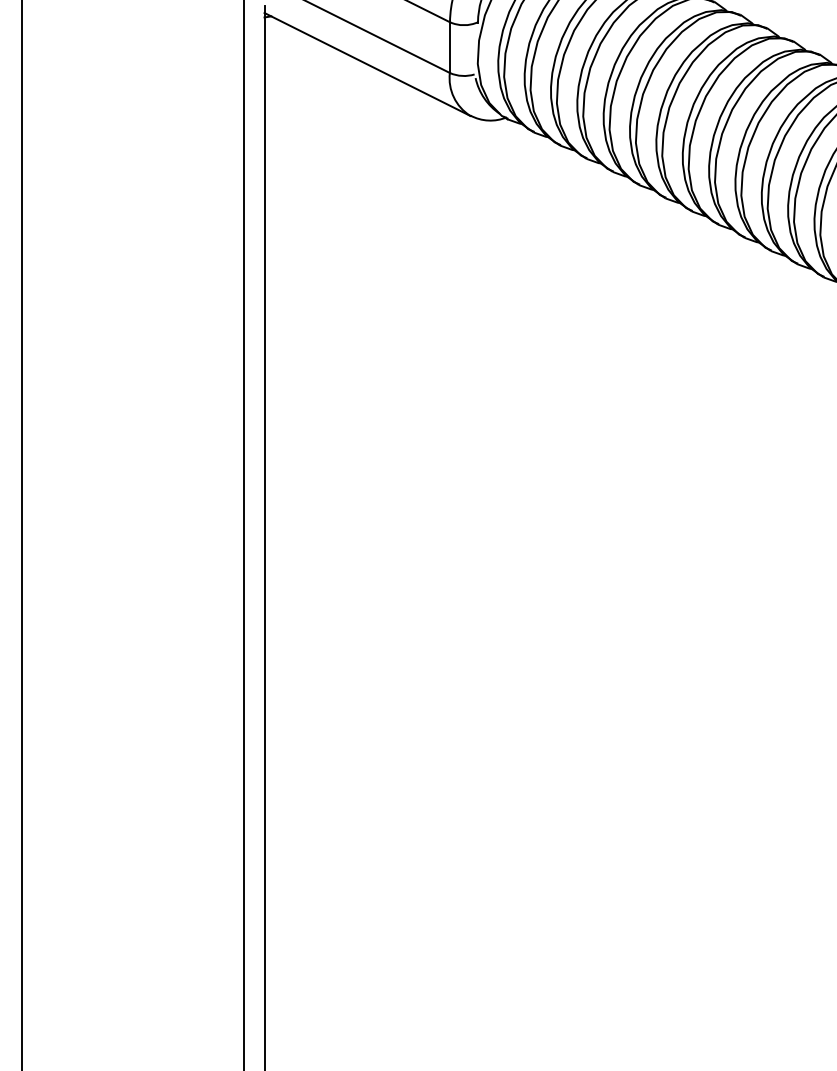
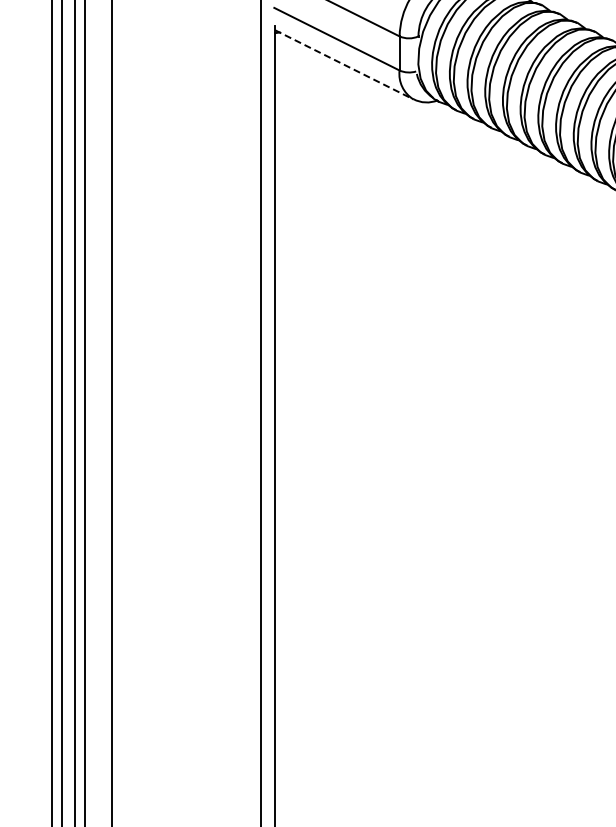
line: (367, 65) -> (344, 65), solid -> dashed

